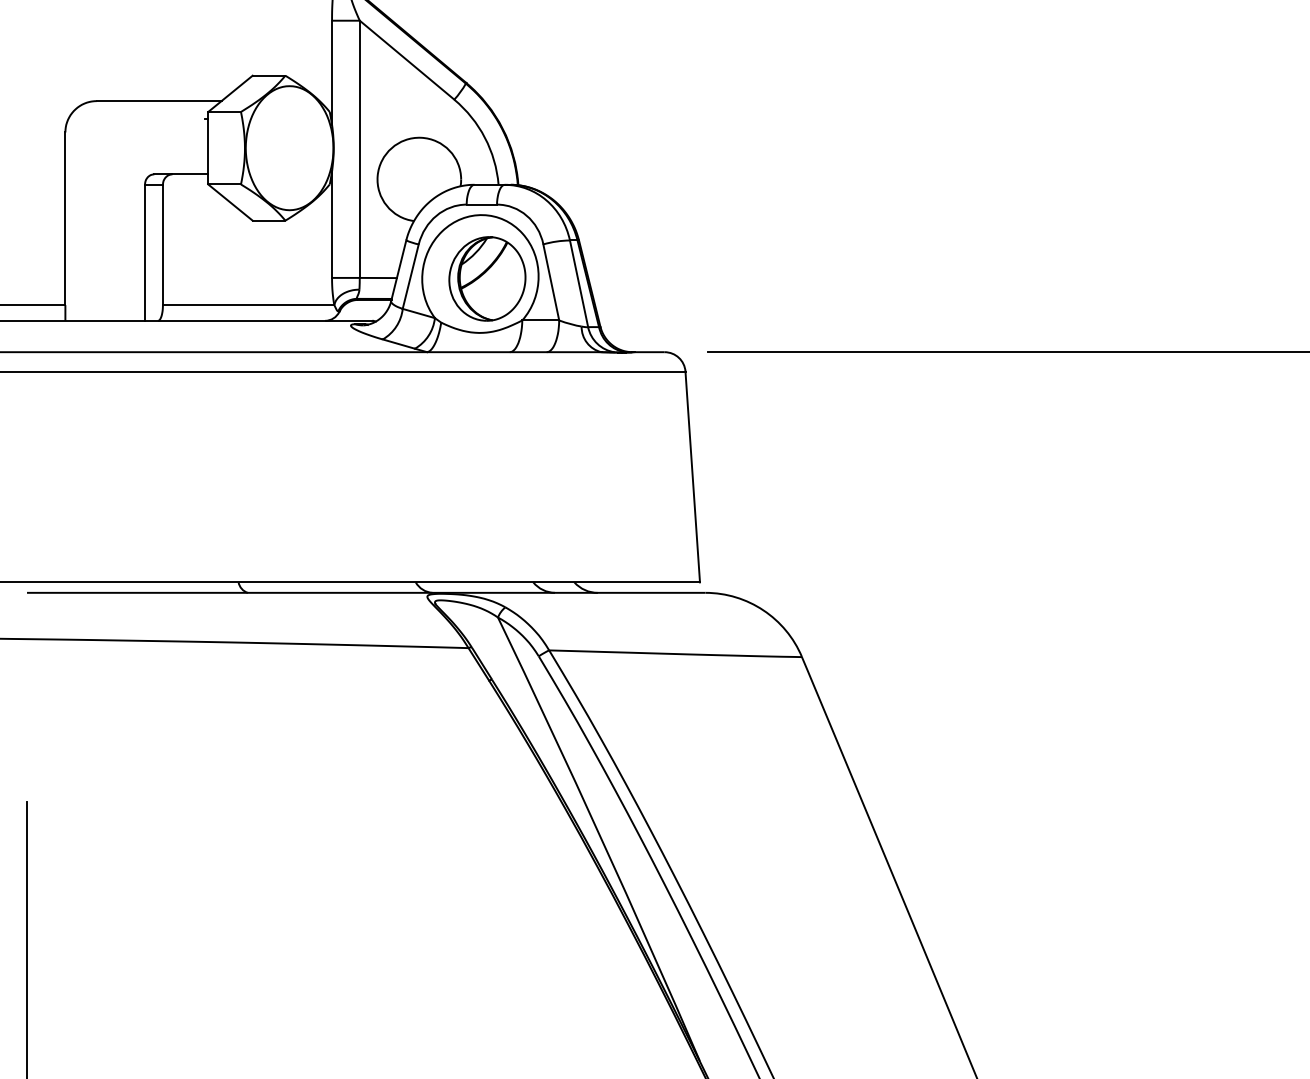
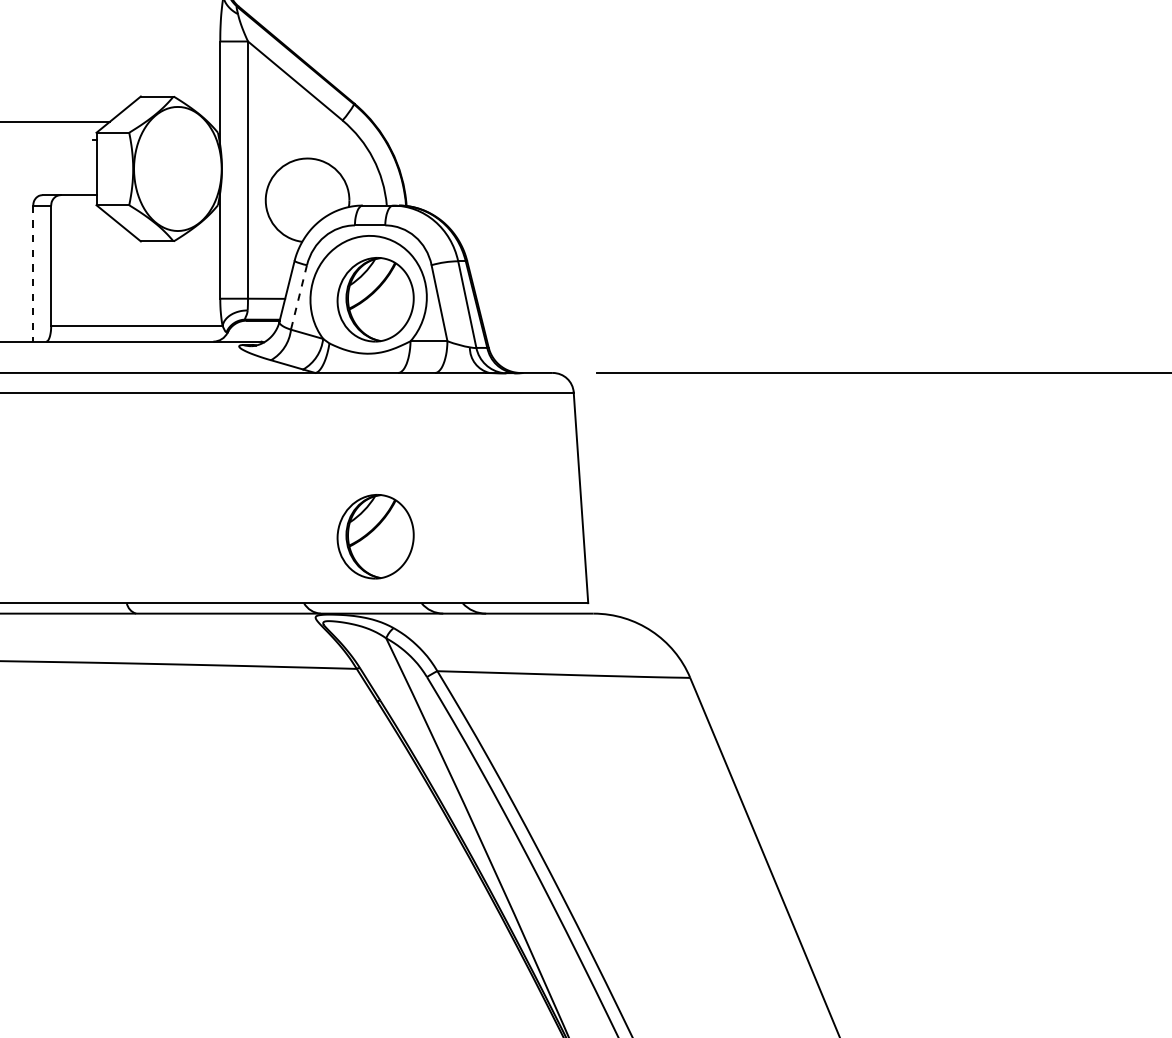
line: (145, 253) -> (33, 274), solid -> dashed
line: (410, 277) -> (298, 298), solid -> dashed
part: (487, 515) -> (375, 536), added

